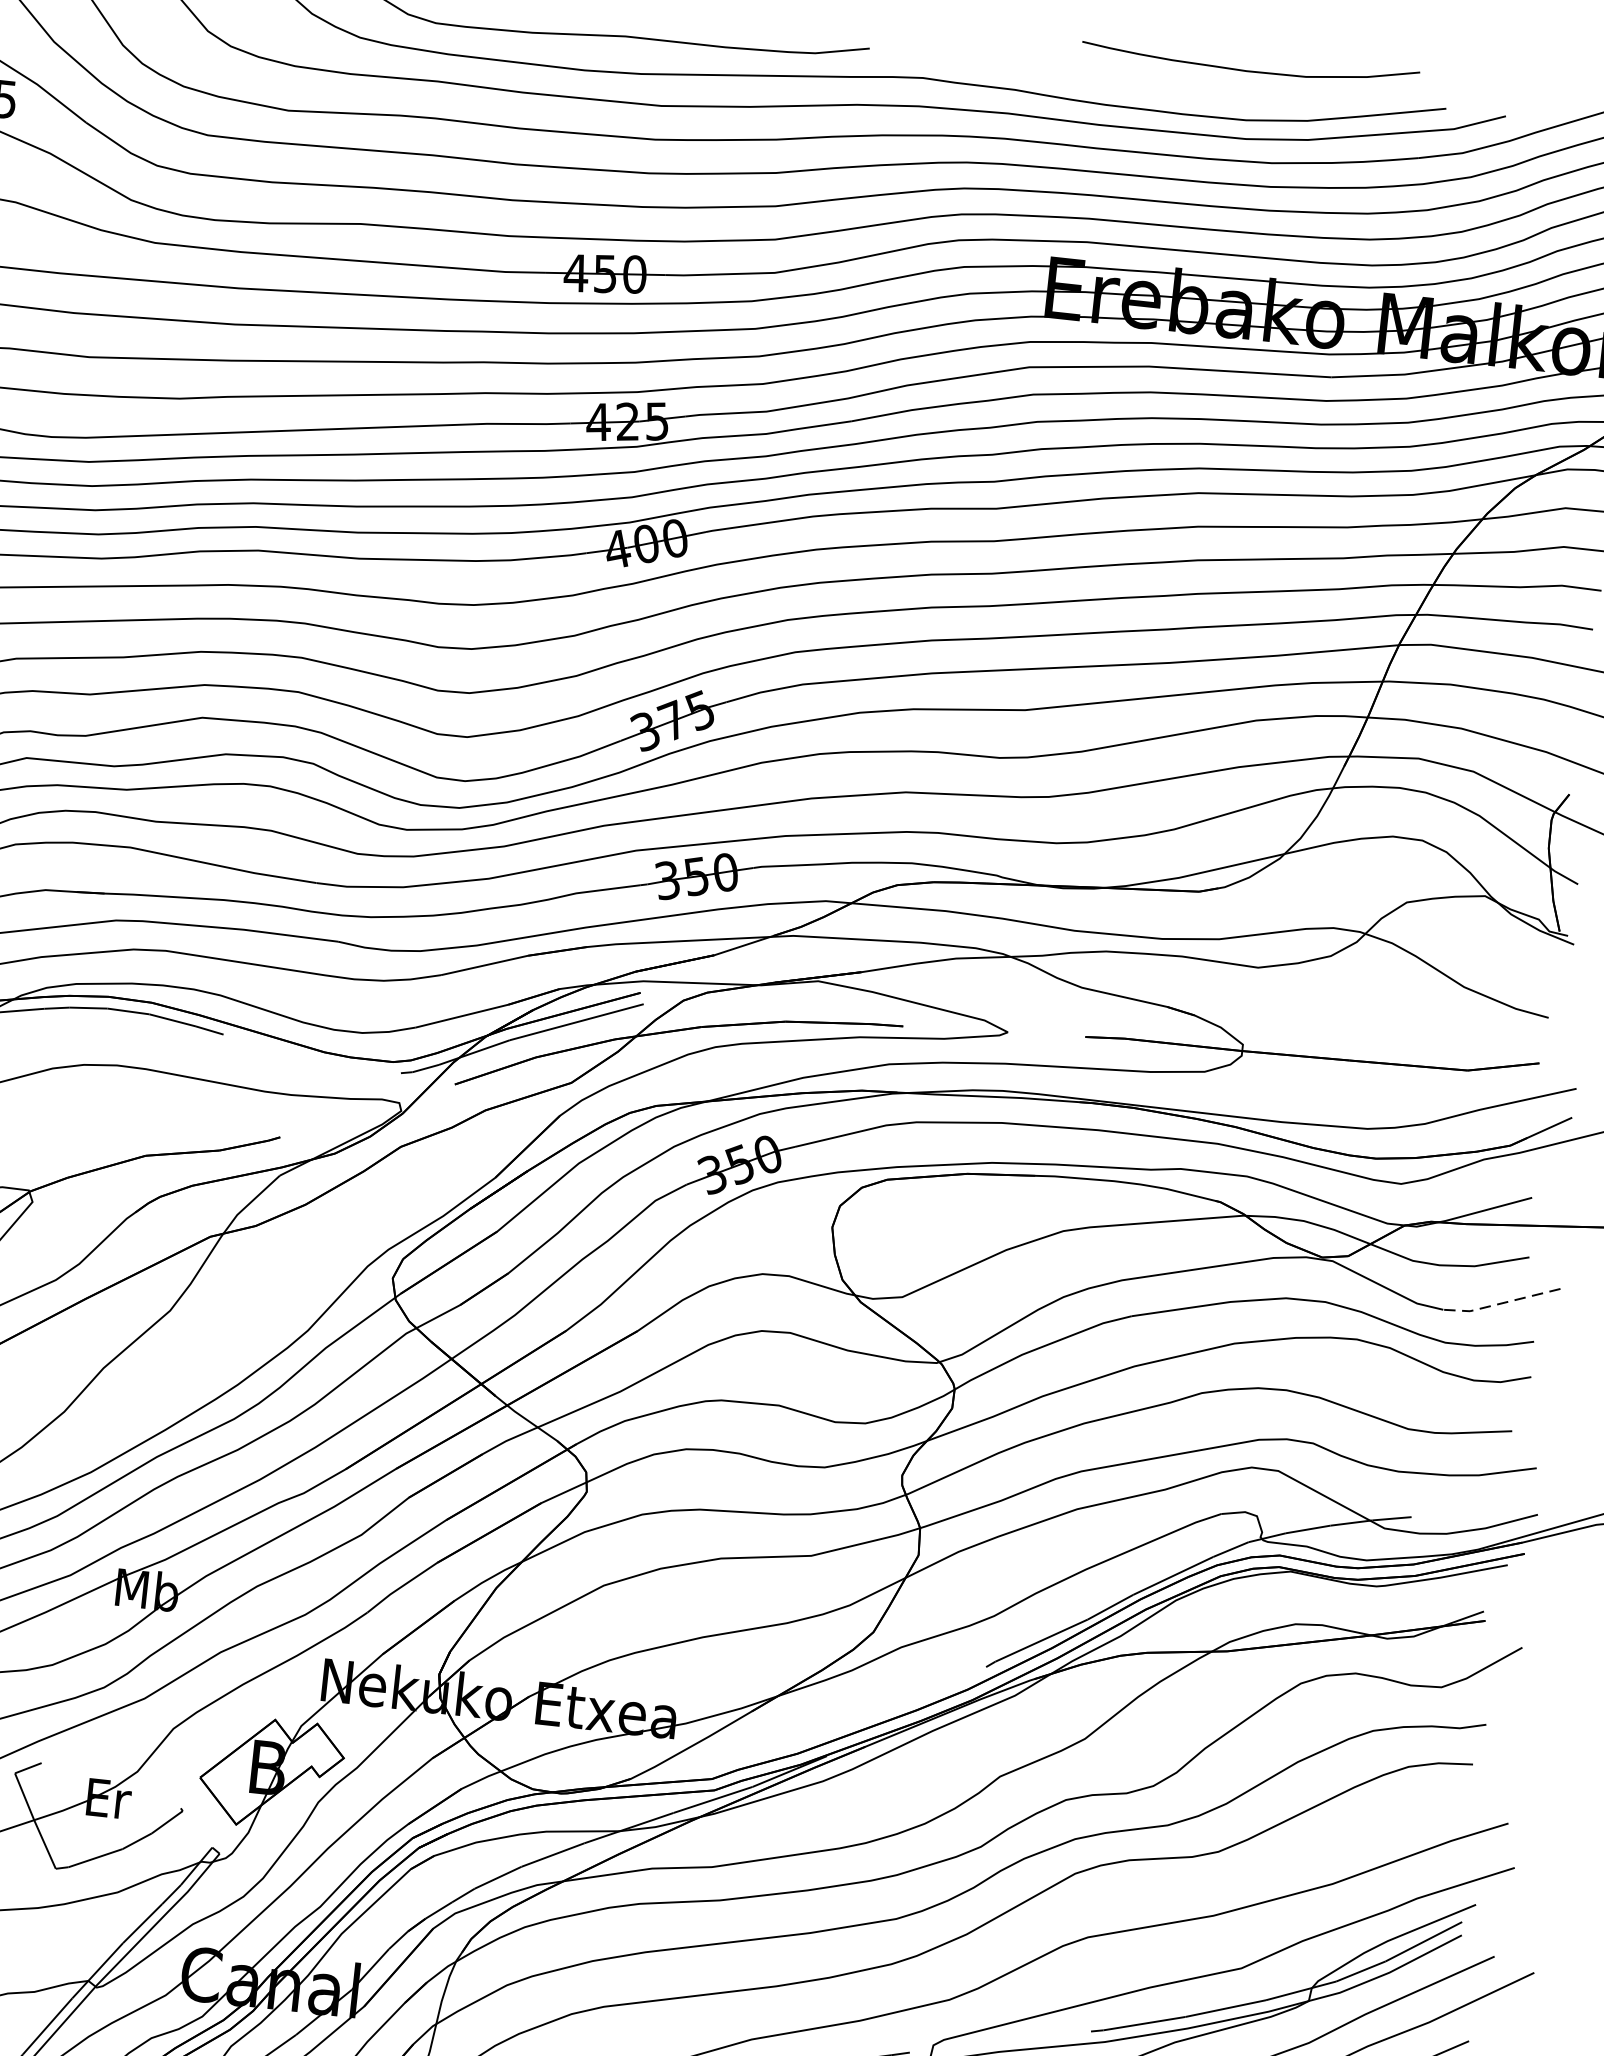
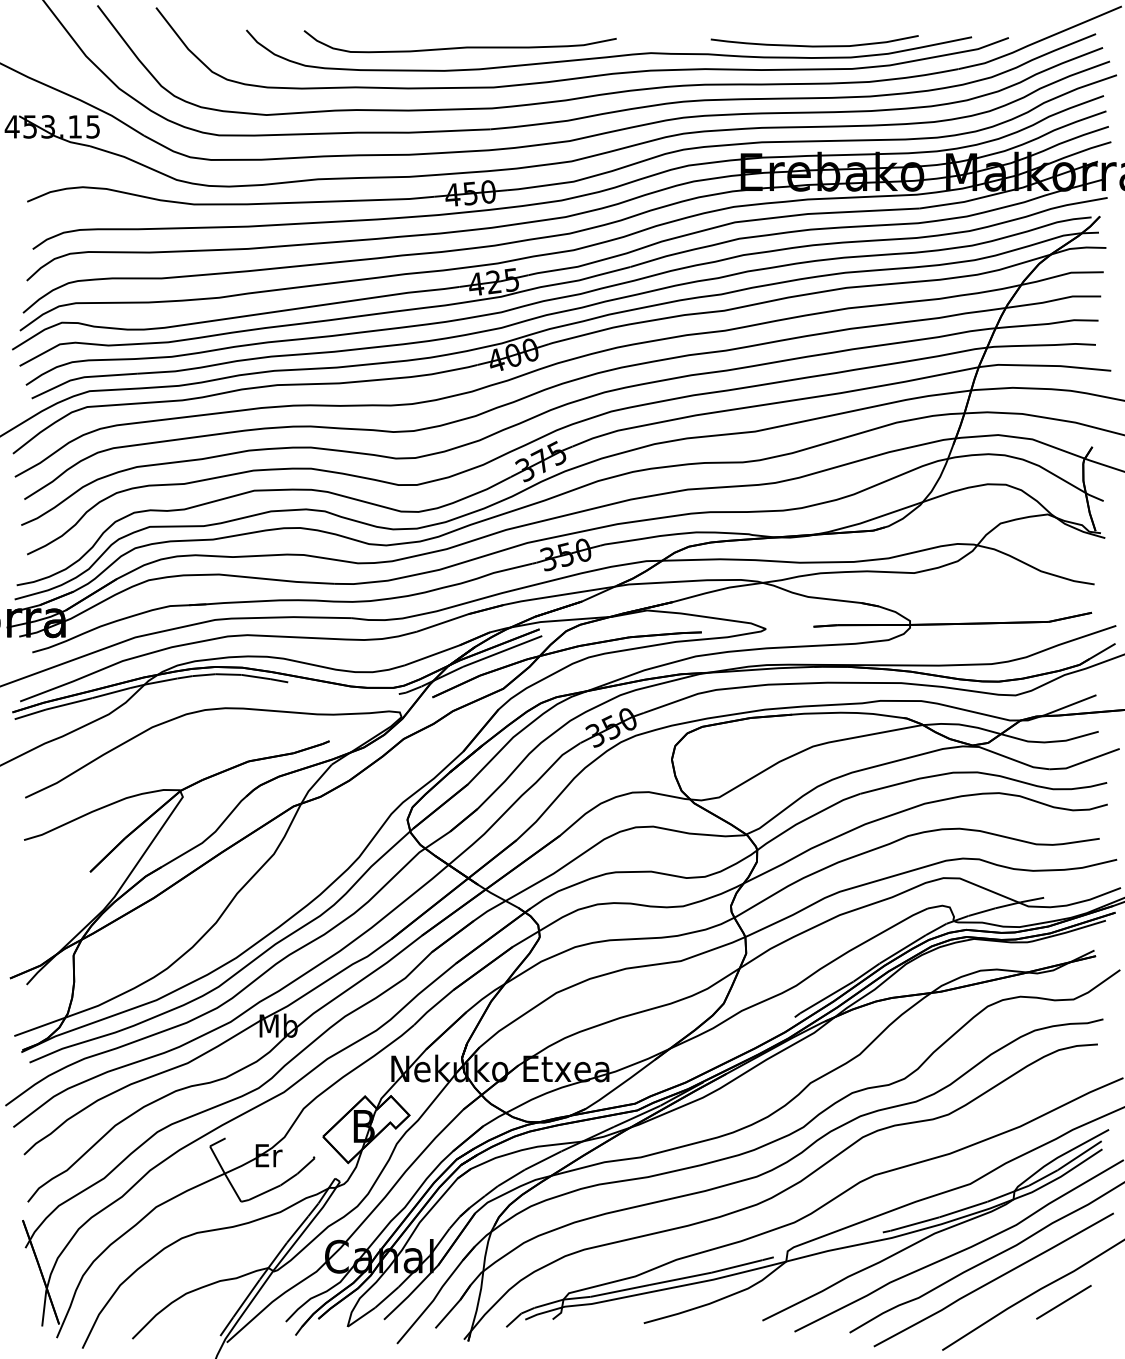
curve: (1249, 69) -> (814, 45), moved
line: (1501, 1303) -> (1084, 761), dashed -> solid

